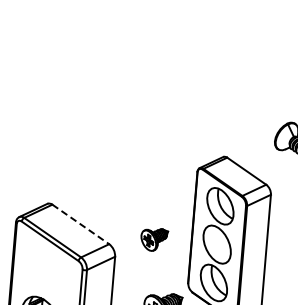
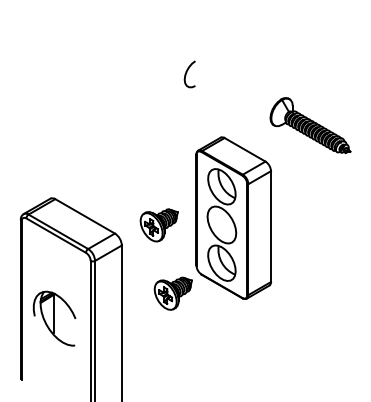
curve: (195, 88) -> (187, 72), added
line: (81, 224) -> (85, 216), dashed -> solid
part: (153, 239) -> (158, 225), size x1.43

